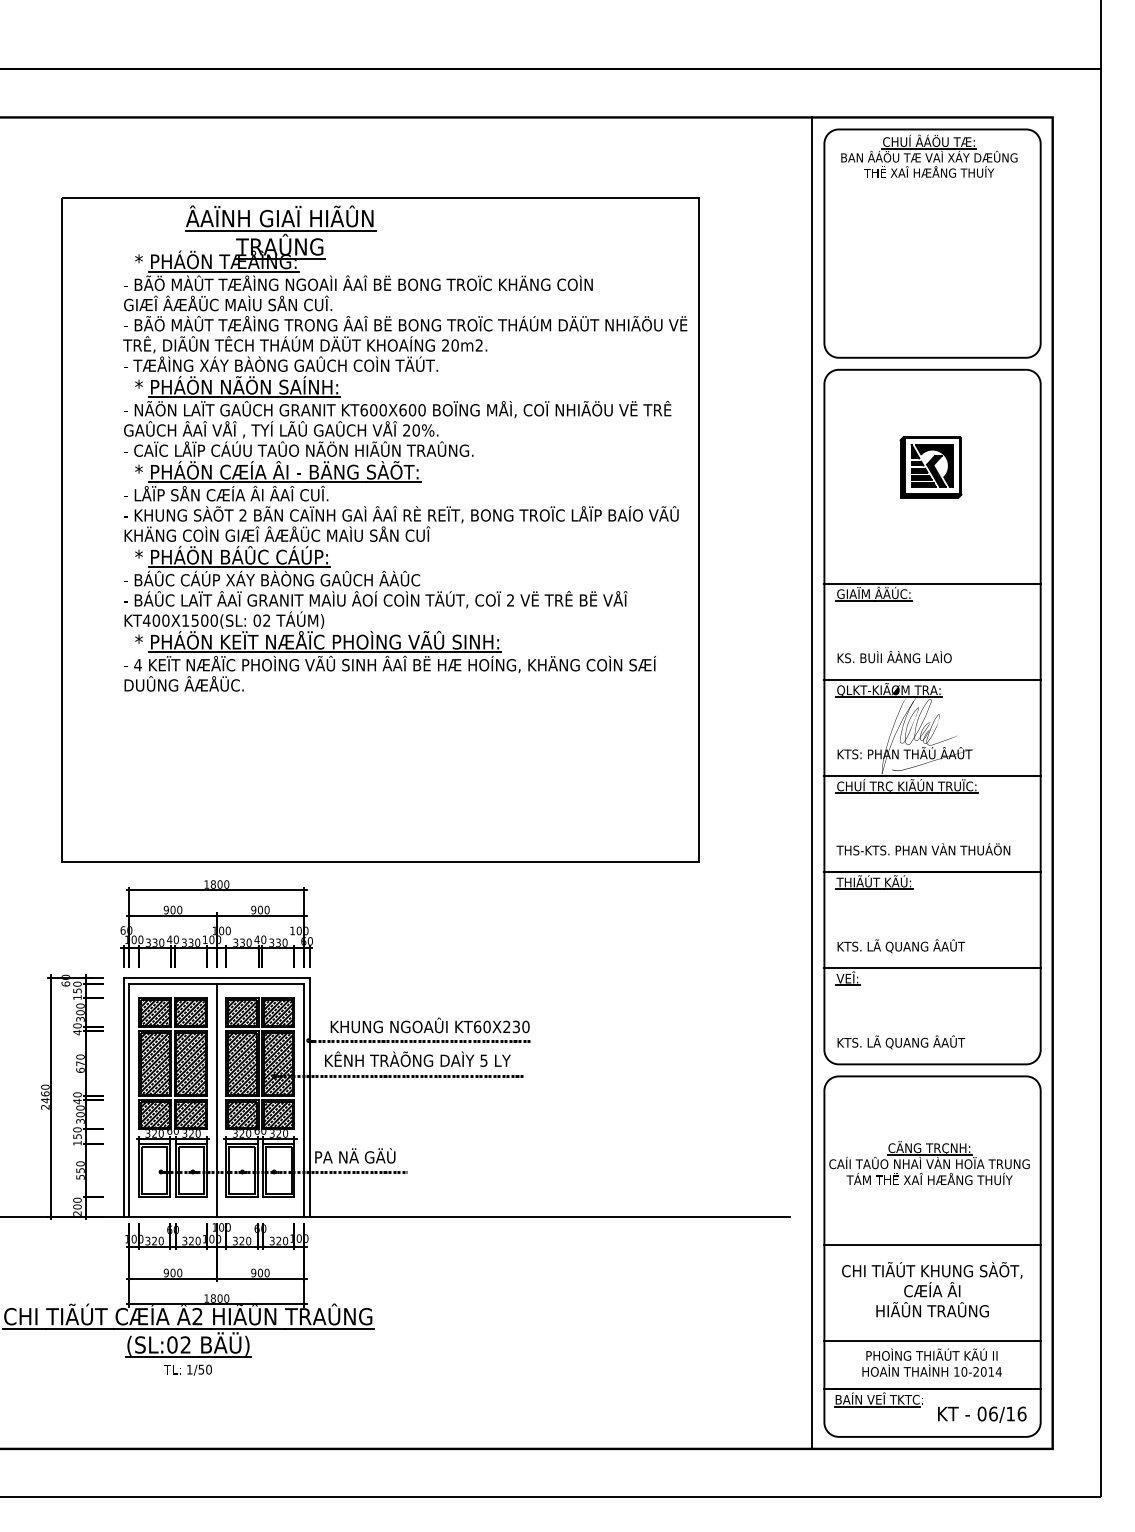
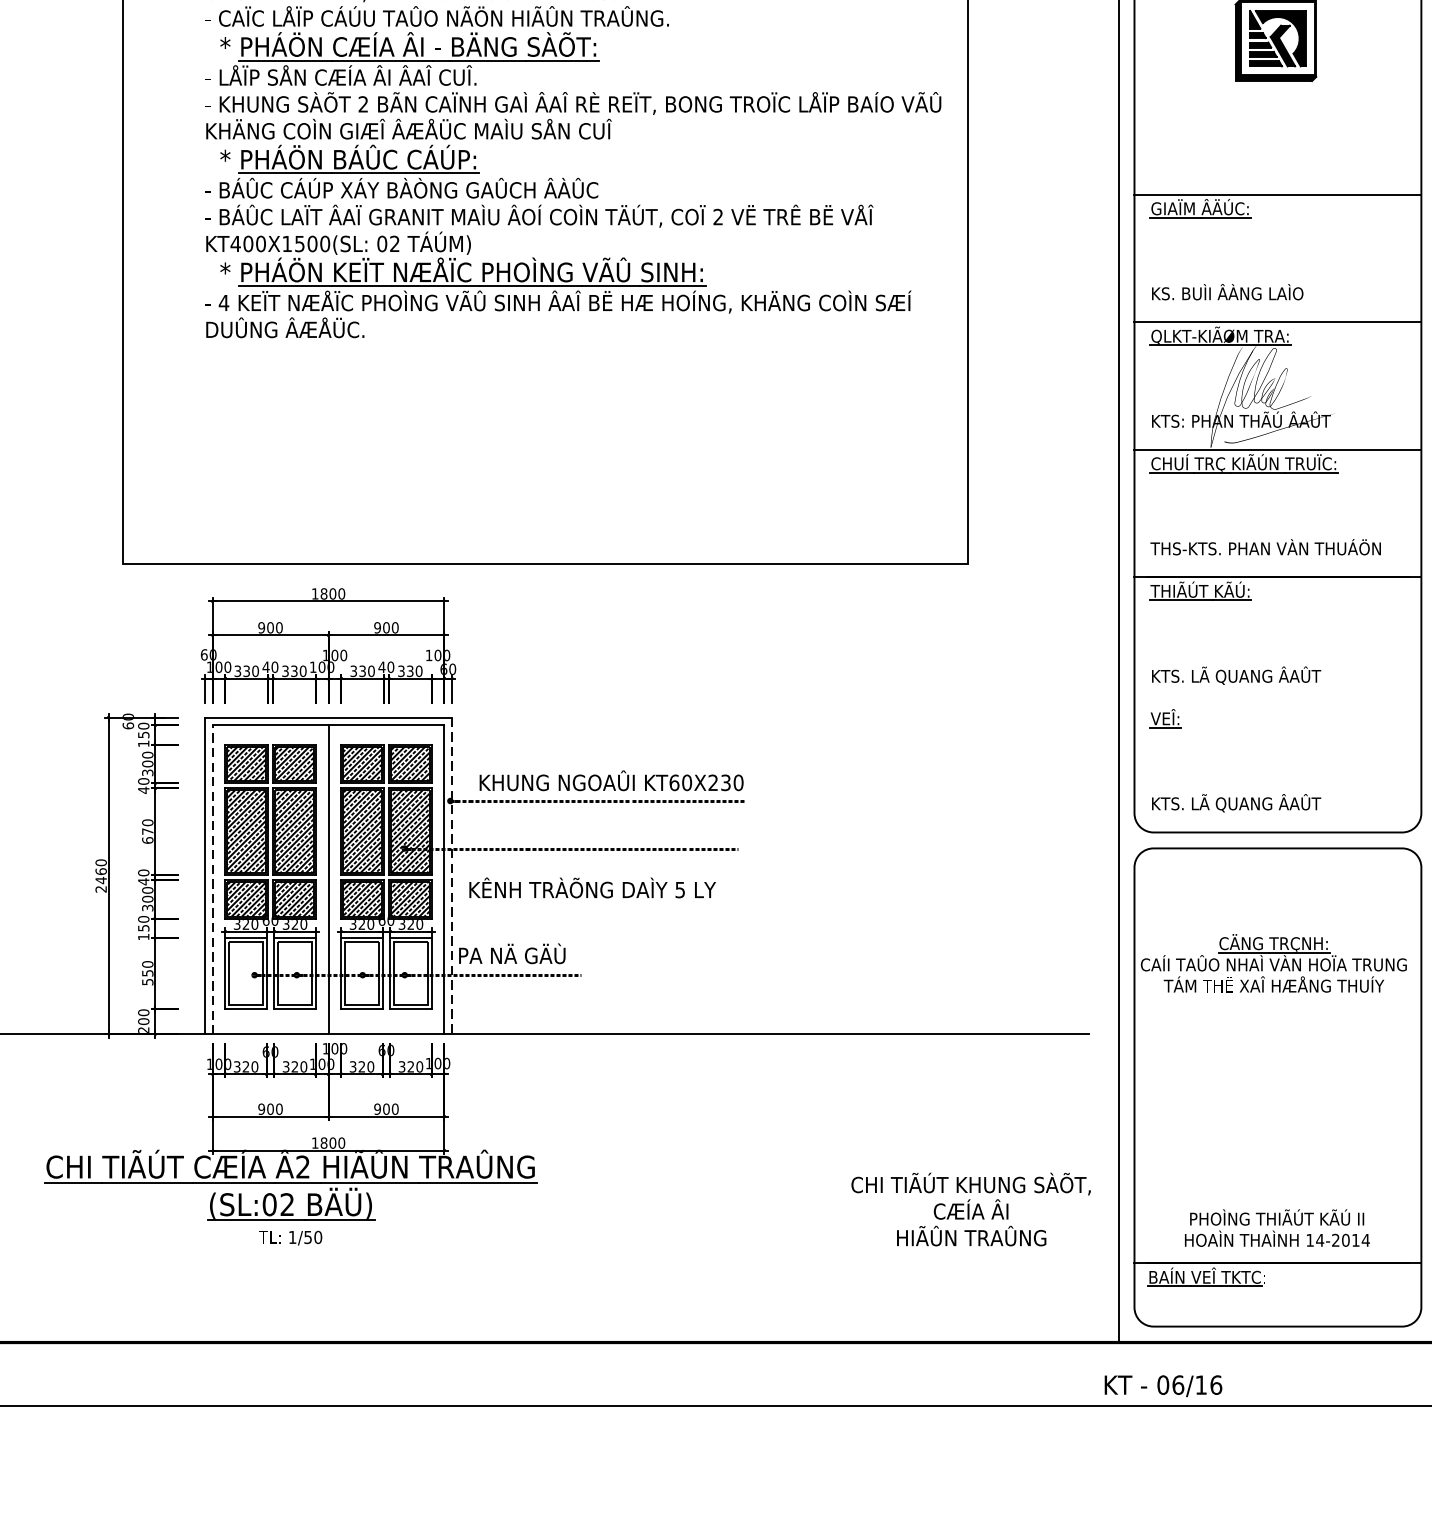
line: (932, 968) -> (1277, 705), removed
text: (417, 1058) -> (592, 887), moved
line: (309, 1097) -> (451, 876), solid -> dashed
line: (129, 1100) -> (212, 880), solid -> dashed
line: (932, 1244) -> (1277, 1071), removed
text: (932, 1289) -> (971, 1209), moved
line: (932, 1340) -> (1277, 1198), removed
text: (964, 1371) -> (1320, 1239), 10-2014 -> 14-2014
text: (982, 1414) -> (1163, 1385), moved

